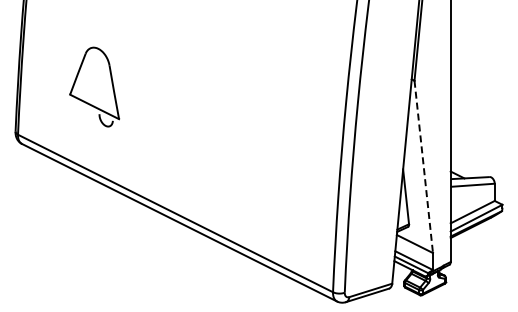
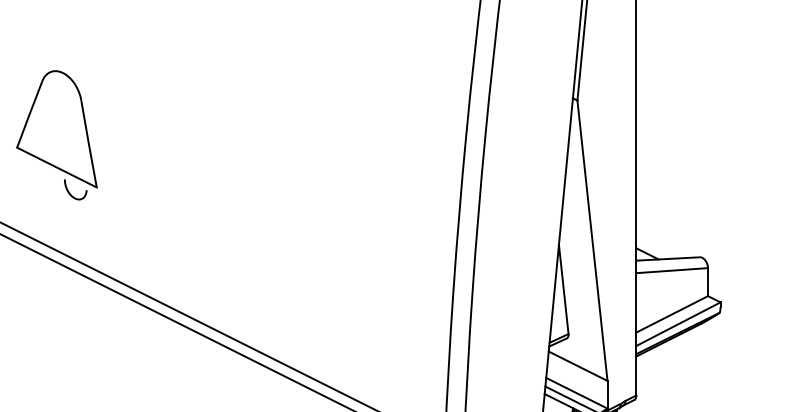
part: (94, 86) -> (56, 134), moved
line: (423, 166) -> (592, 240), dashed -> solid

